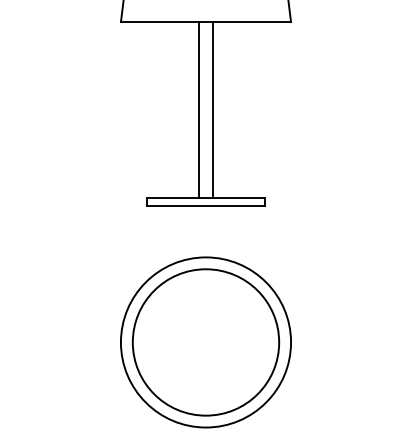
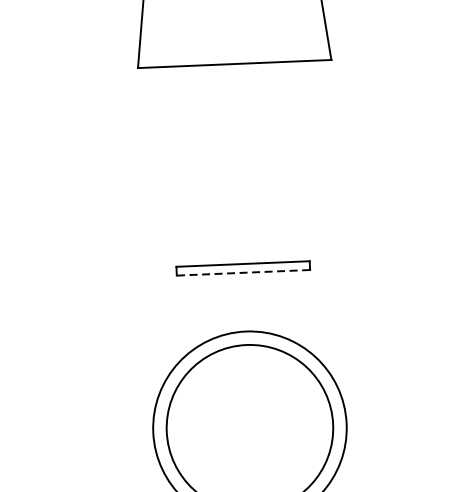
line: (198, 110) -> (230, 164), removed
line: (213, 110) -> (247, 164), removed
line: (206, 205) -> (244, 272), solid -> dashed

